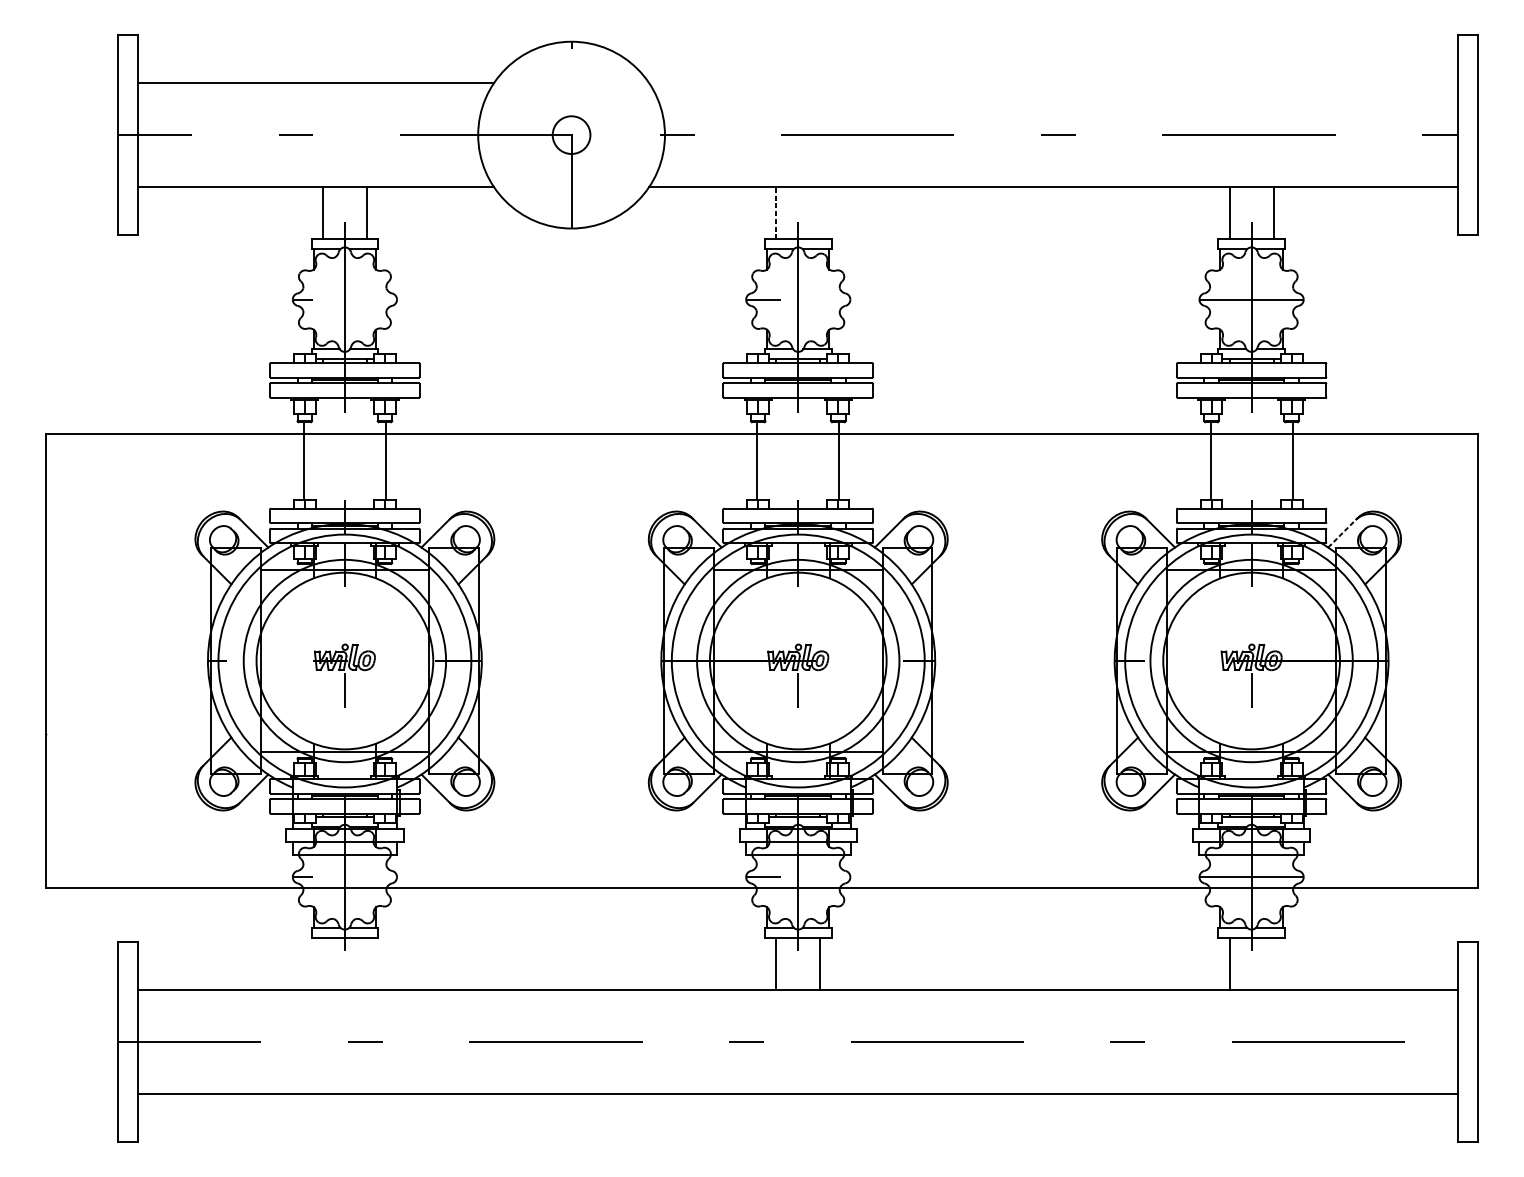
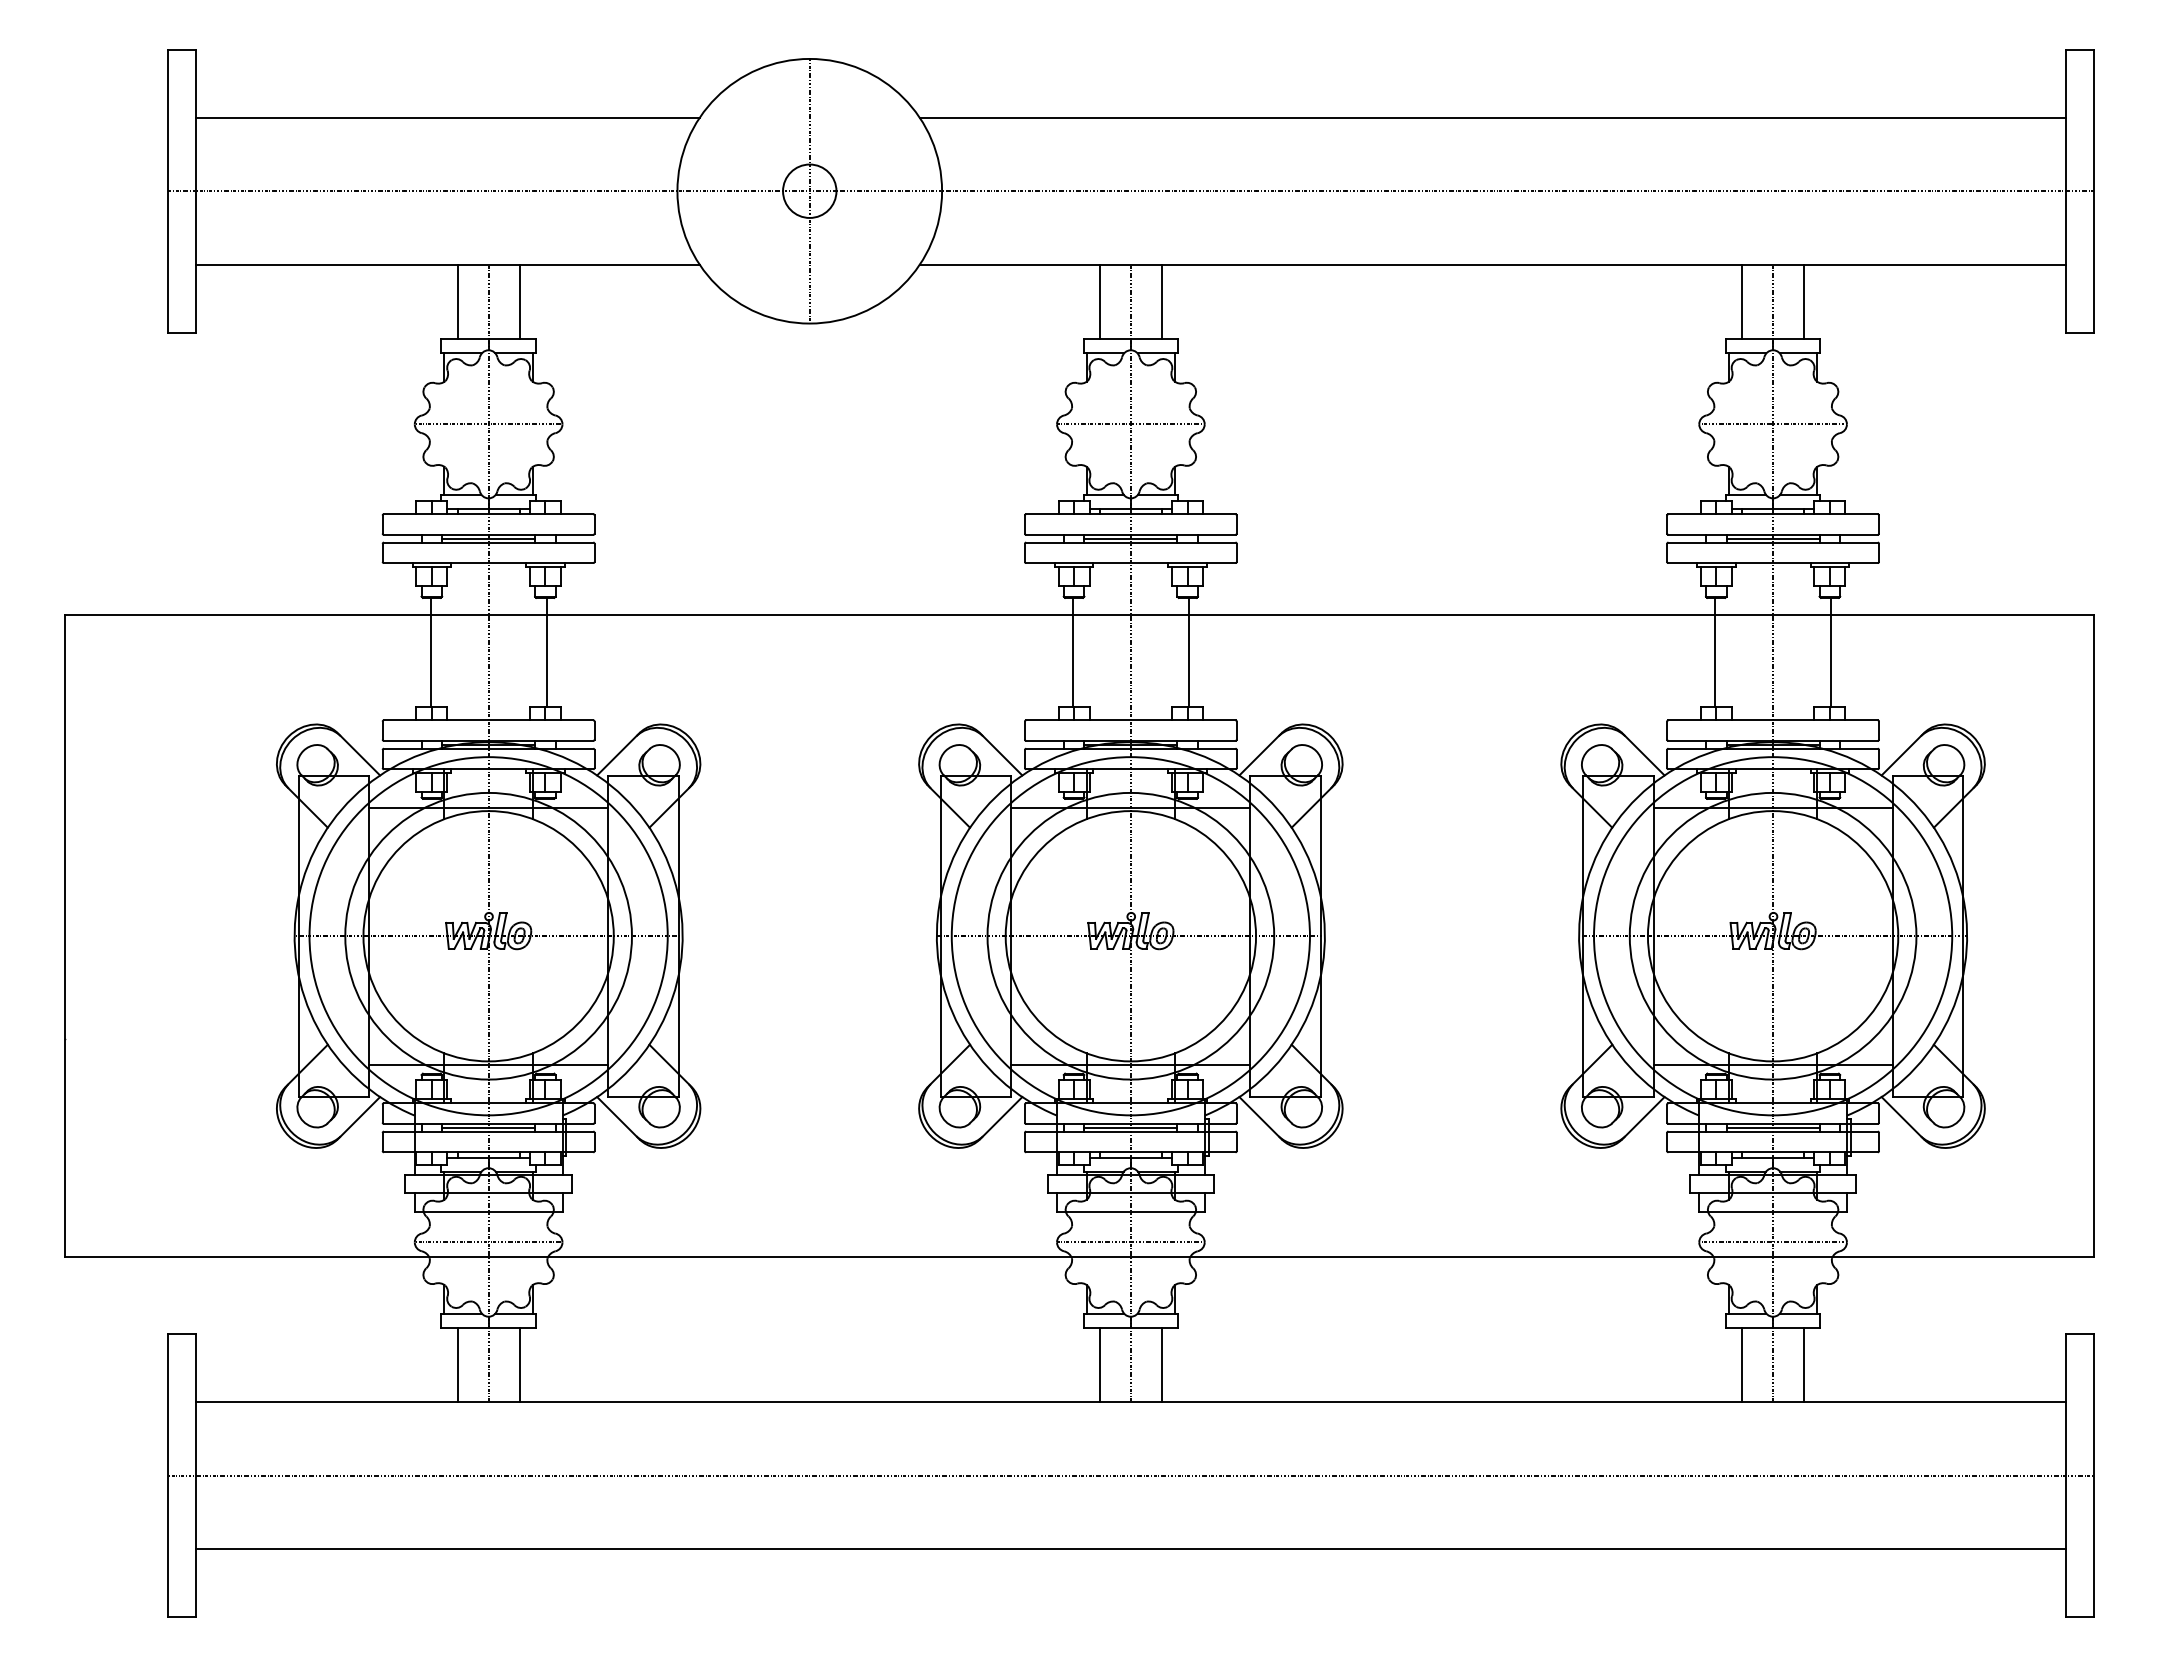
line: (1053, 83) -> (1492, 117), added
line: (776, 212) -> (1099, 301), dashed -> solid
line: (819, 212) -> (1161, 301), added
line: (1343, 532) -> (1903, 753), dashed -> solid
line: (322, 964) -> (457, 1365), added
line: (366, 964) -> (519, 1365), added
line: (1273, 964) -> (1804, 1365), added

